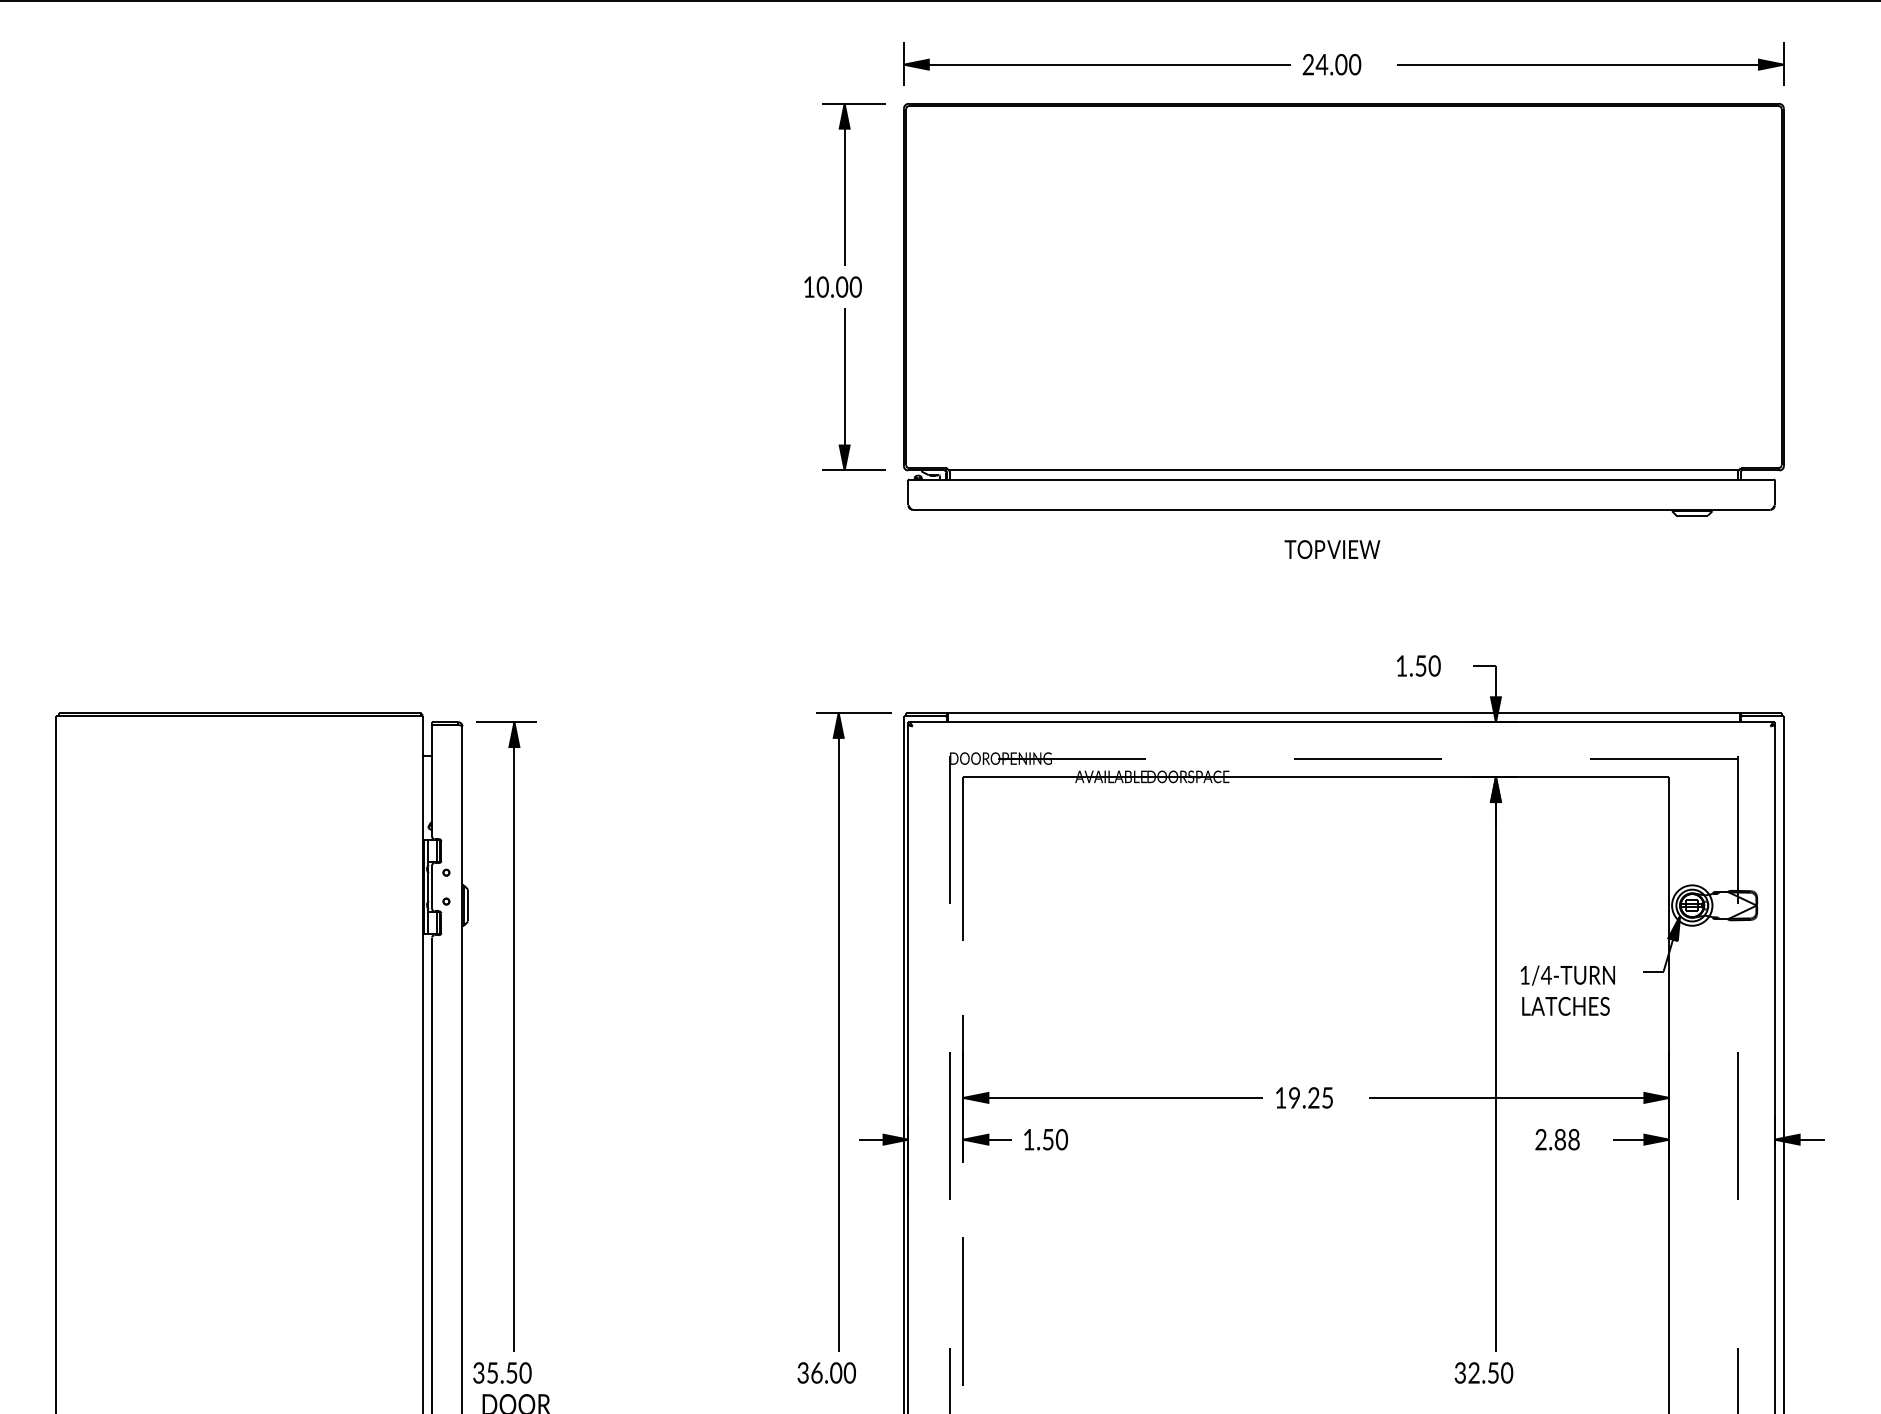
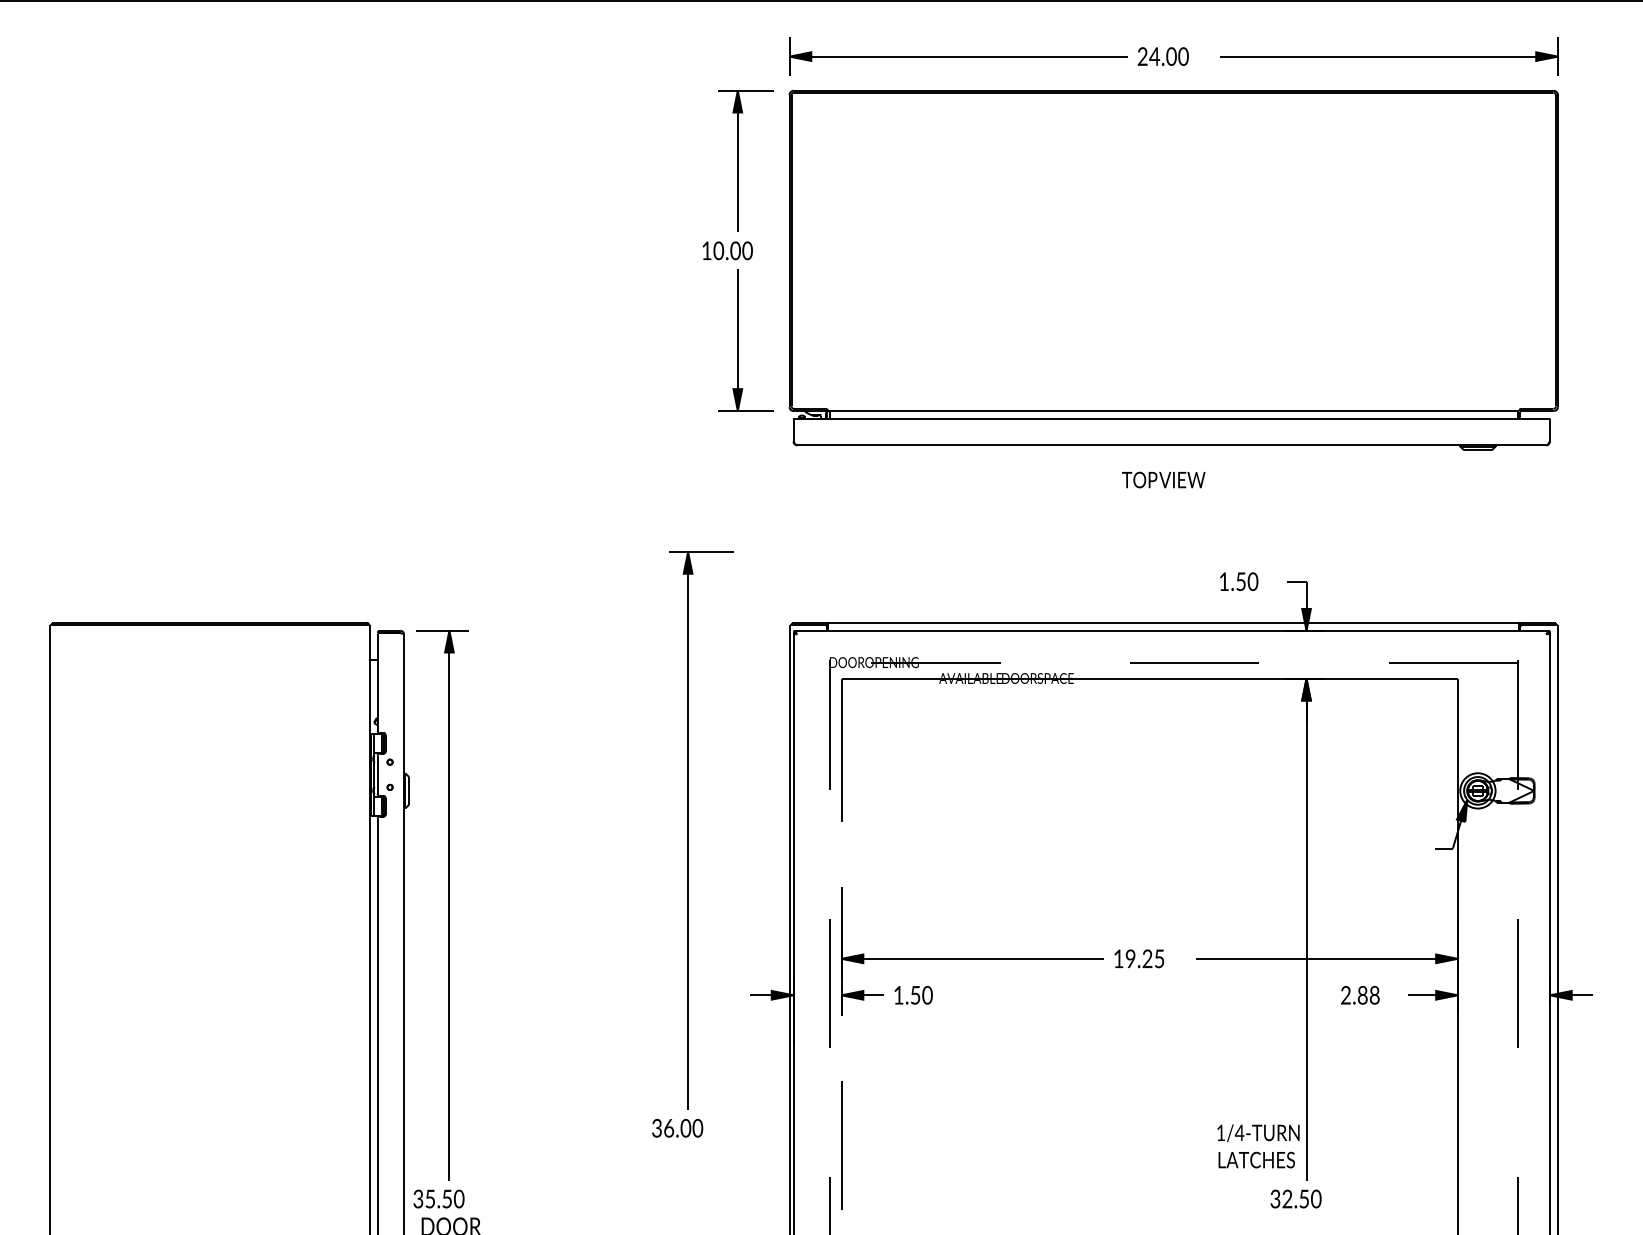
text: (1567, 990) -> (1258, 1146), moved
part: (844, 1047) -> (693, 844), moved

